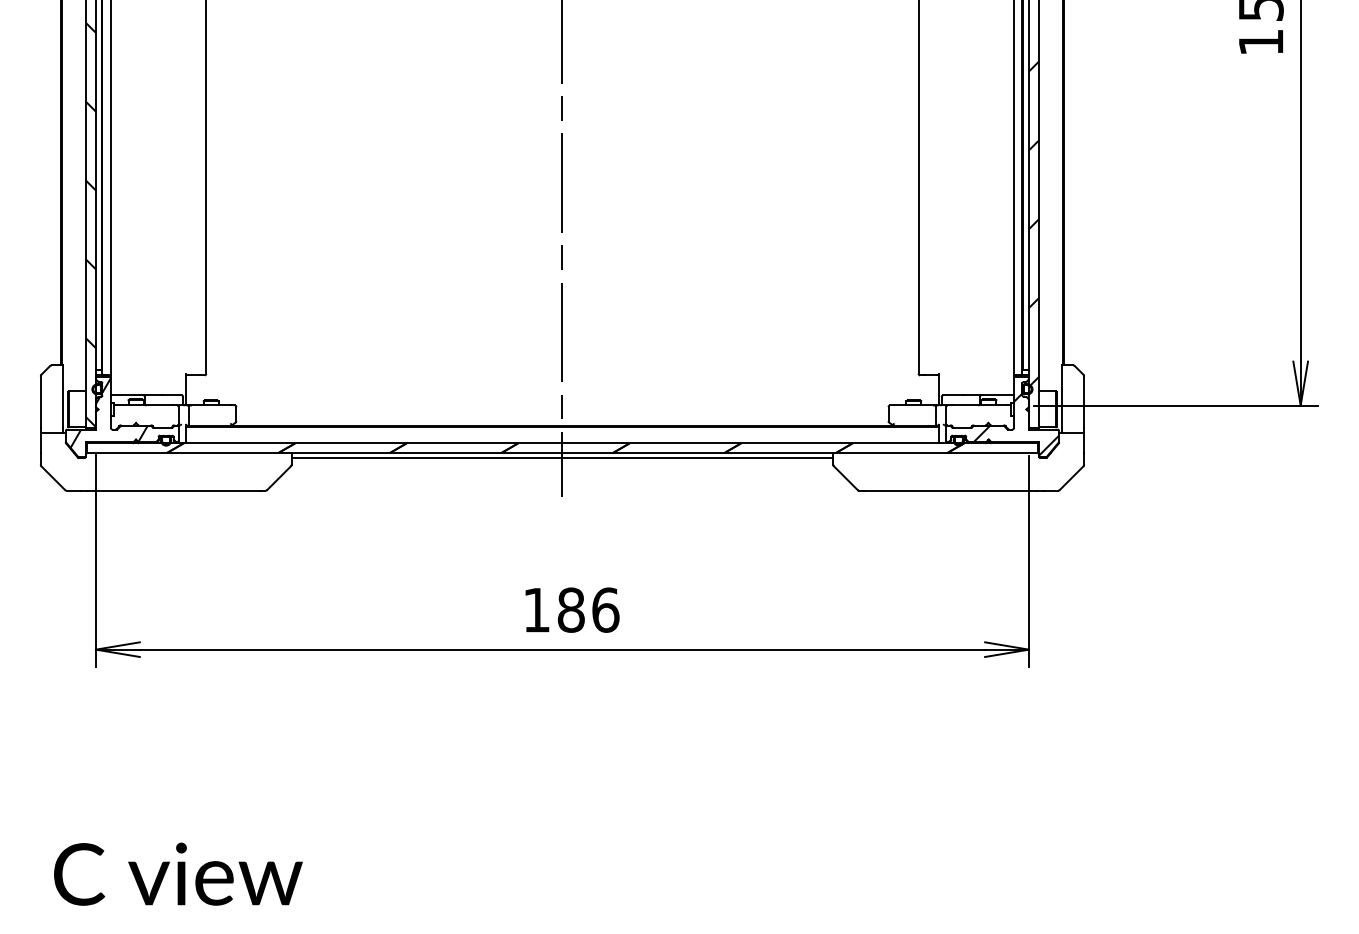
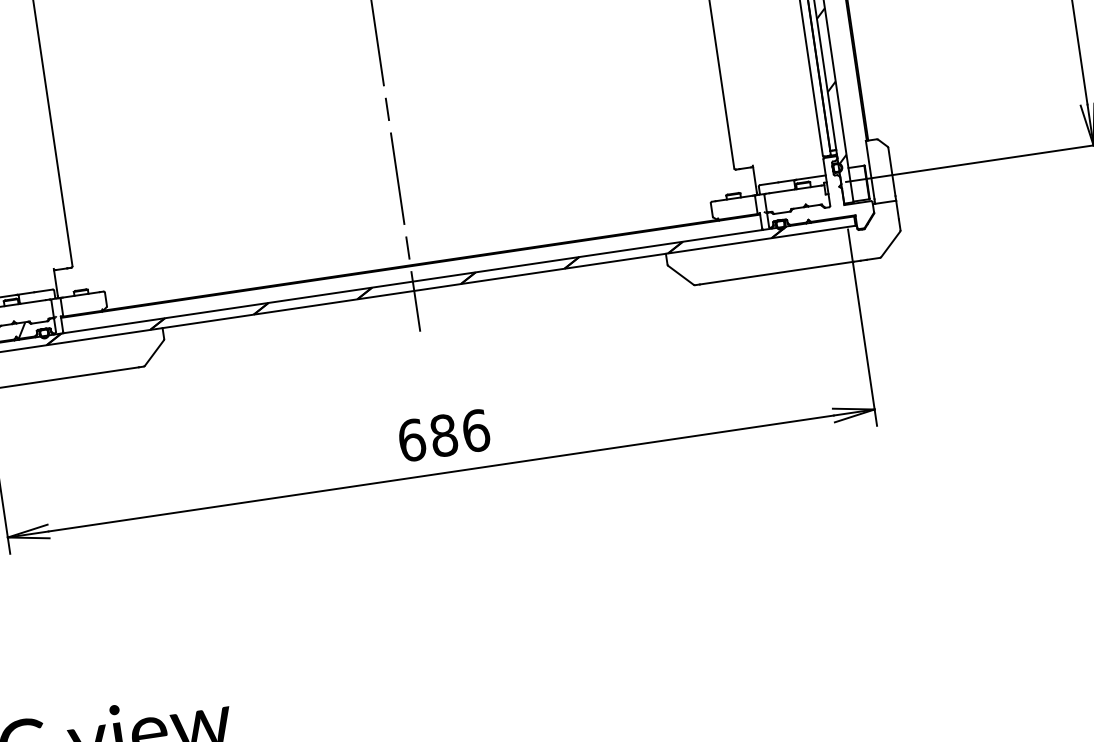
hatch: (1016, 424) -> (832, 202), removed
line: (562, 458) -> (415, 295), removed
text: (536, 609) -> (411, 439), 186 -> 686

